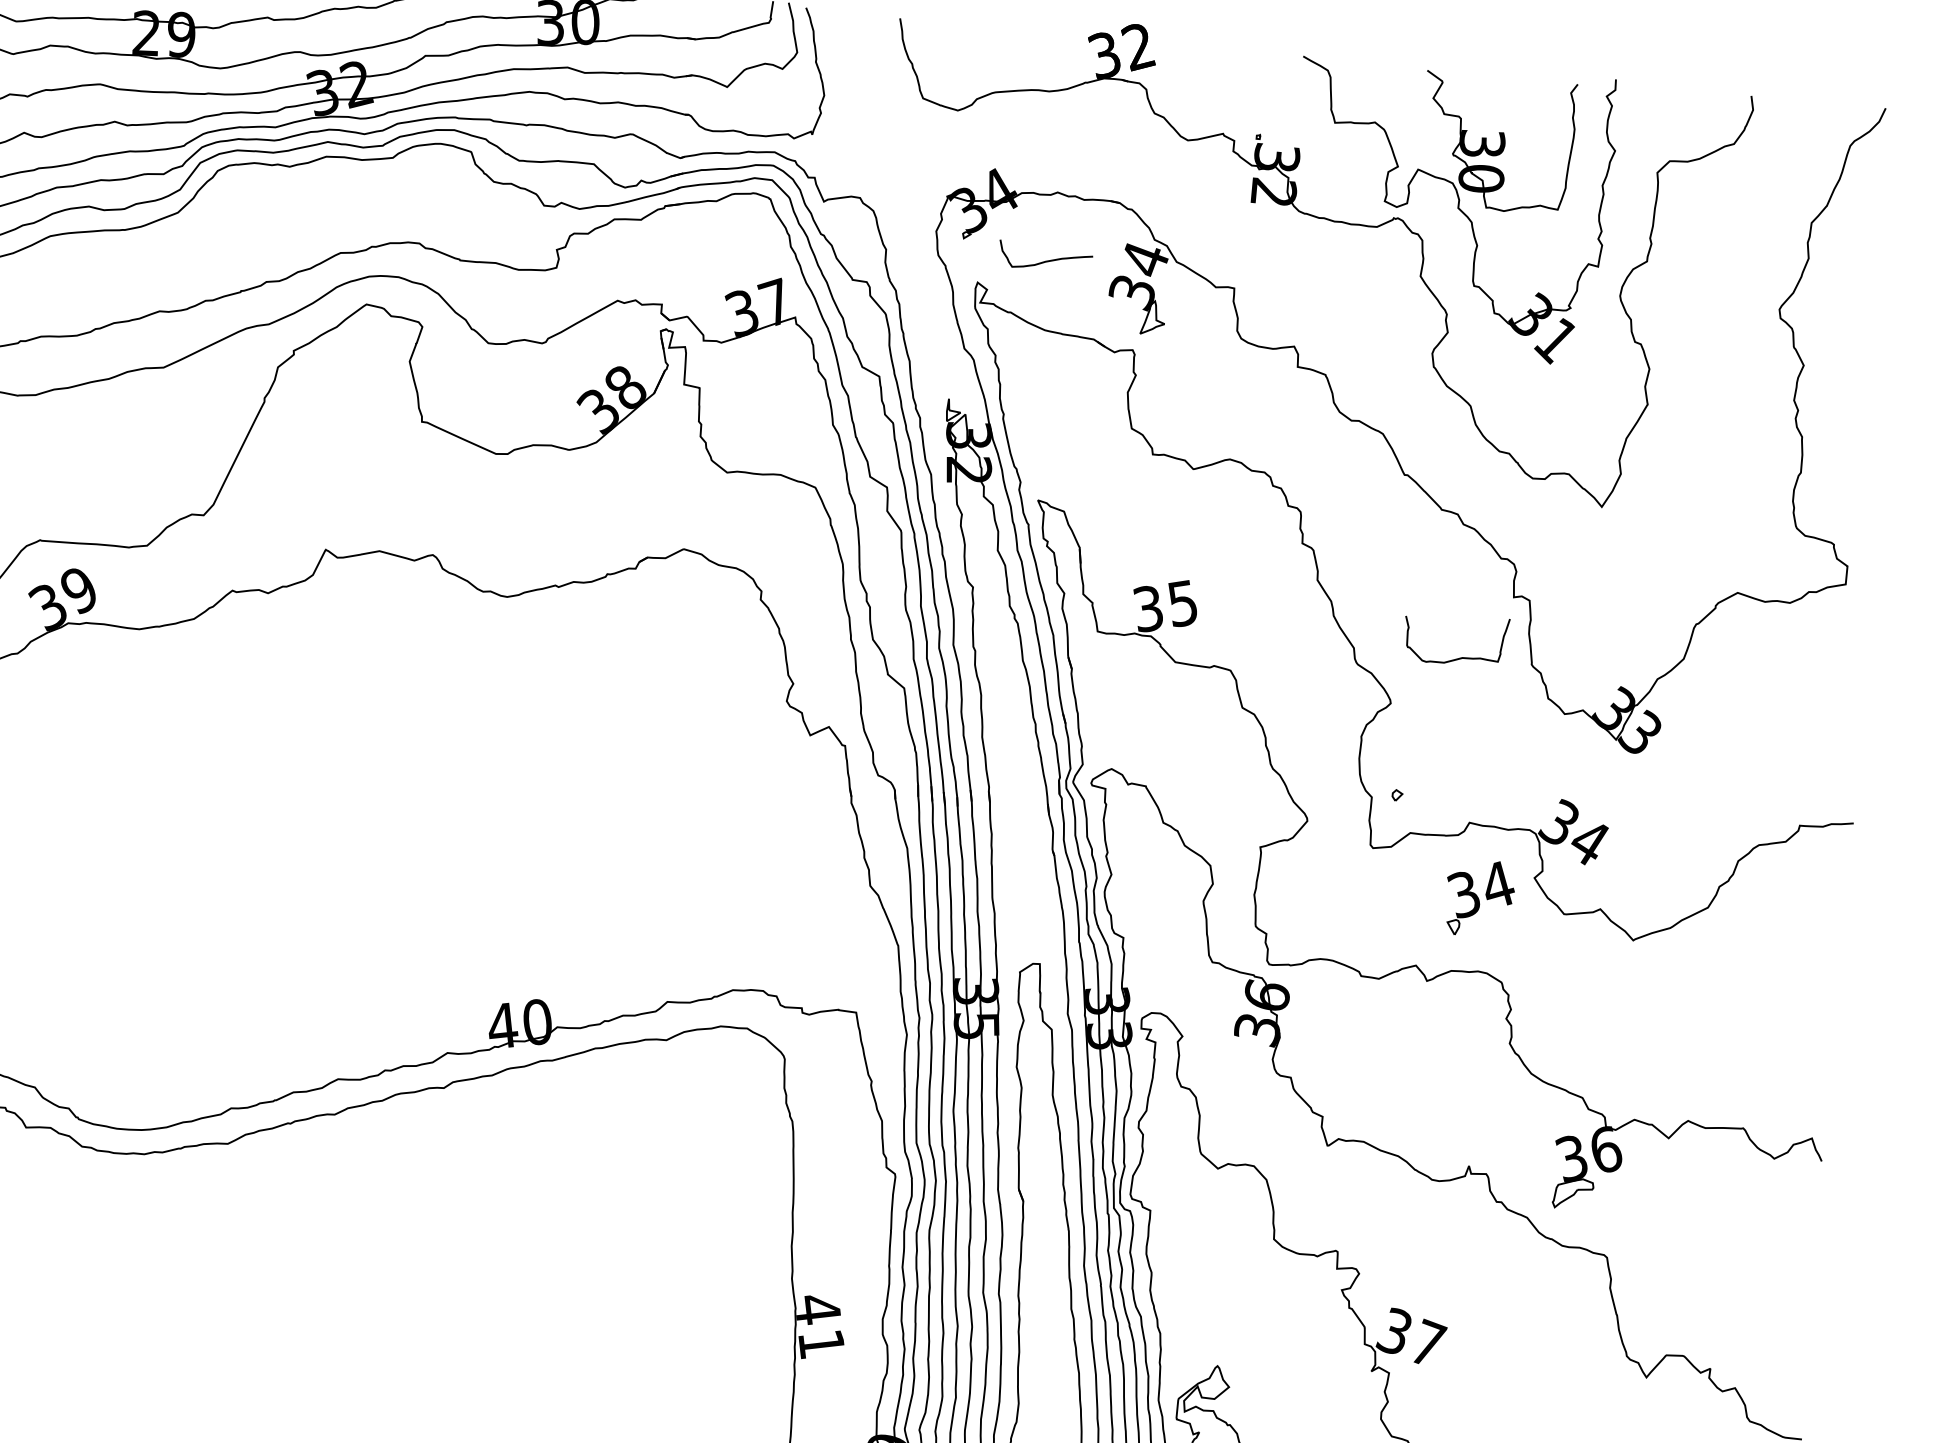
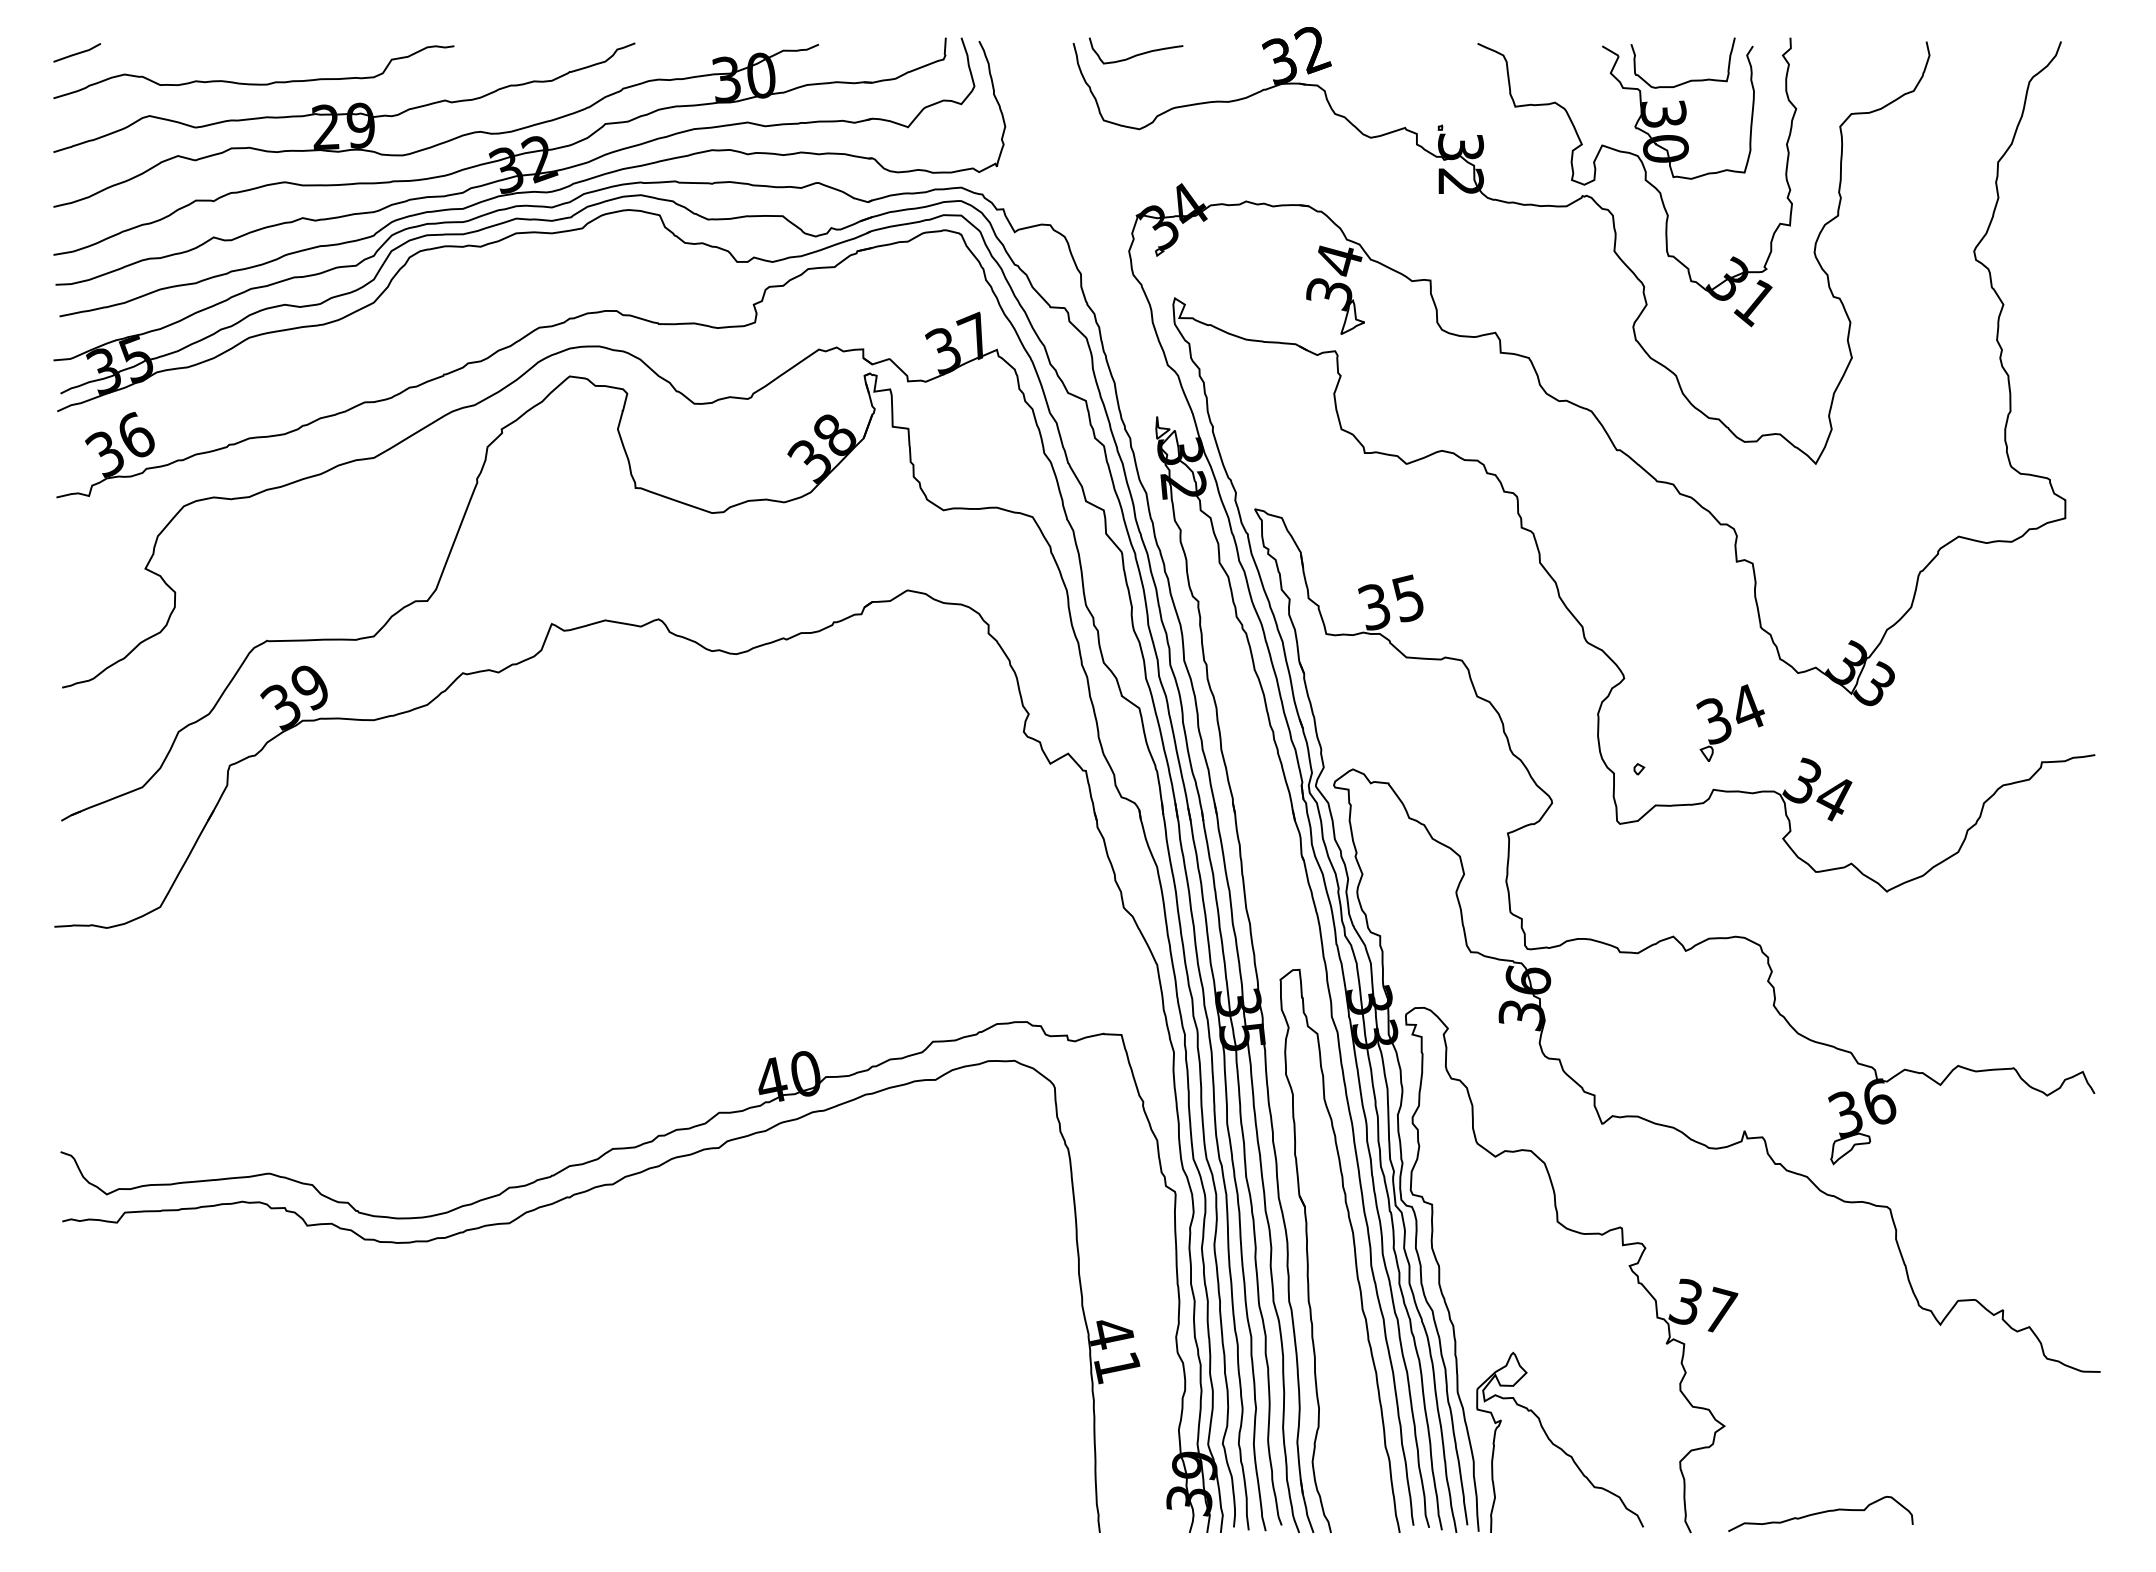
curve: (1044, 260) -> (1135, 54), moved
curve: (1459, 657) -> (1688, 80), moved
part: (1479, 897) -> (1730, 722), moved

